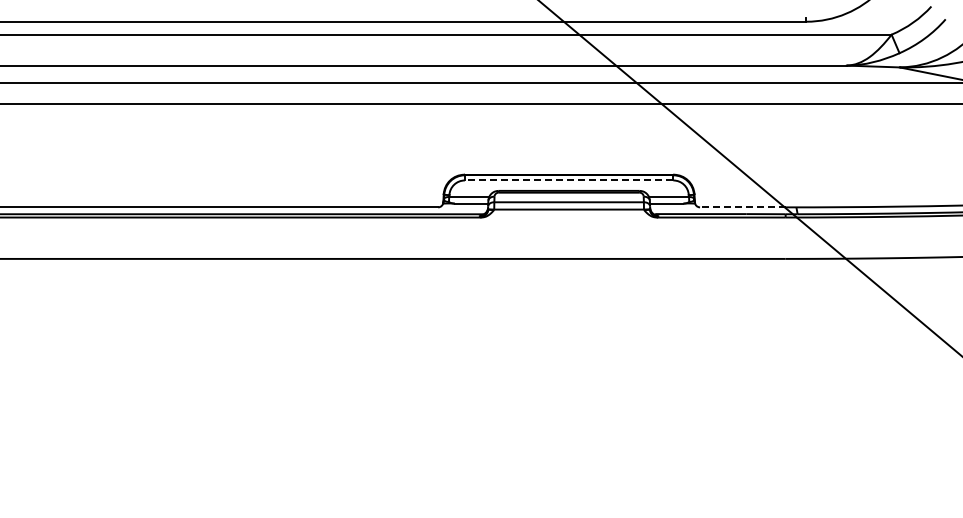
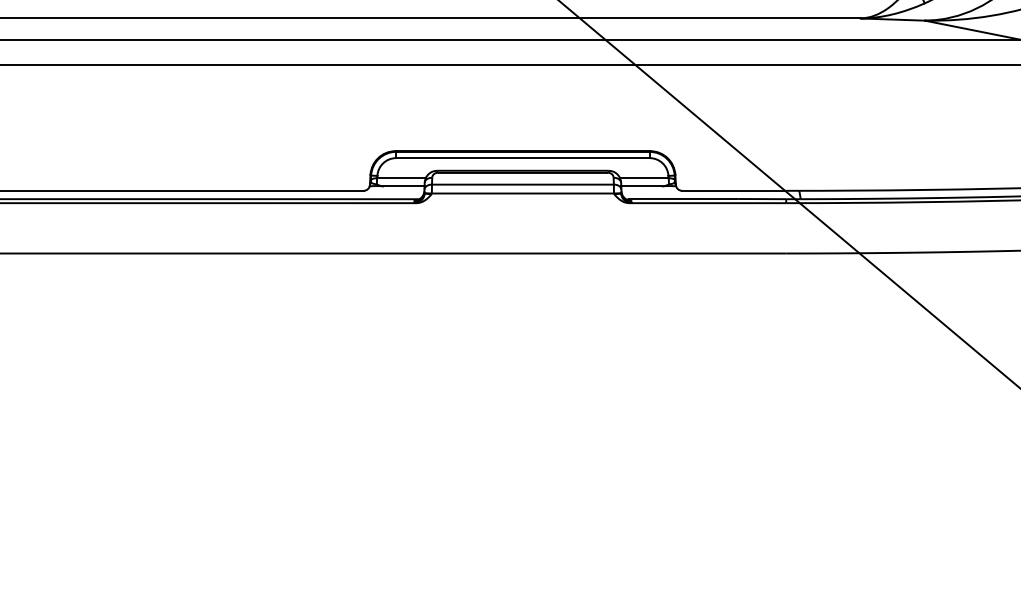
line: (568, 180) -> (522, 158), dashed -> solid
line: (742, 207) -> (733, 190), dashed -> solid

